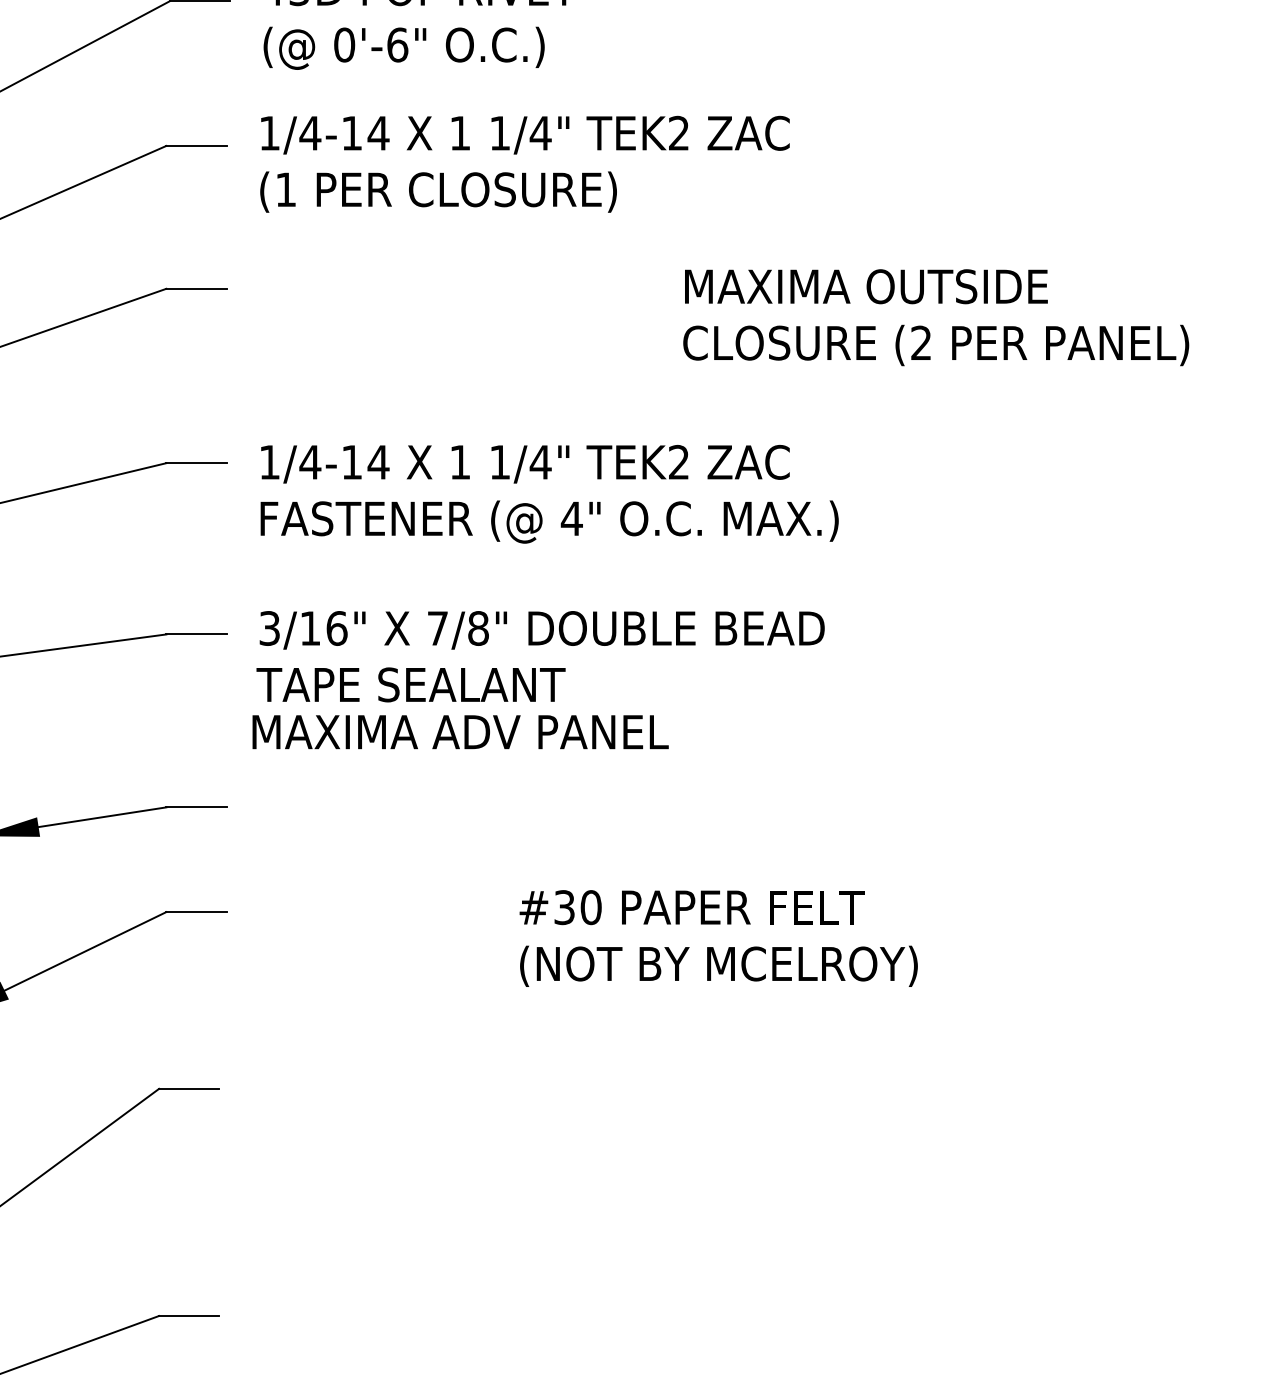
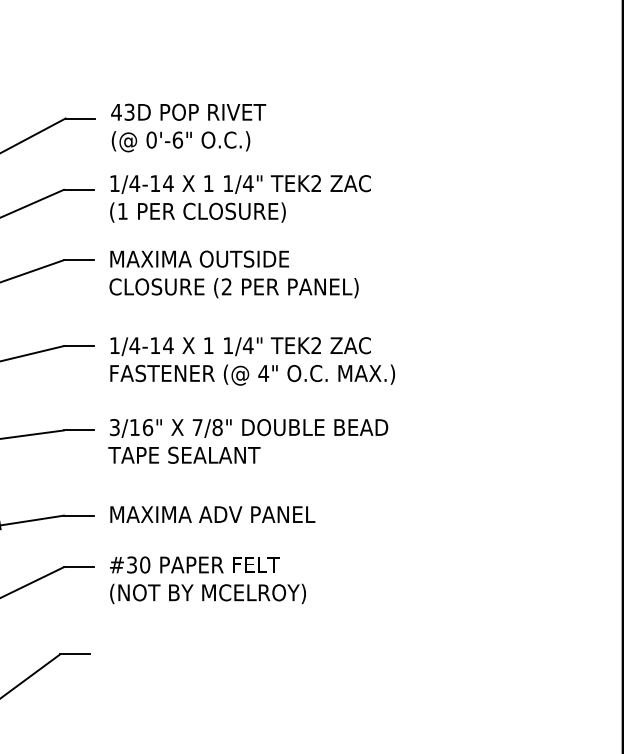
text: (934, 317) -> (233, 274), moved
text: (459, 731) -> (212, 514), moved
text: (717, 939) -> (207, 580), moved

